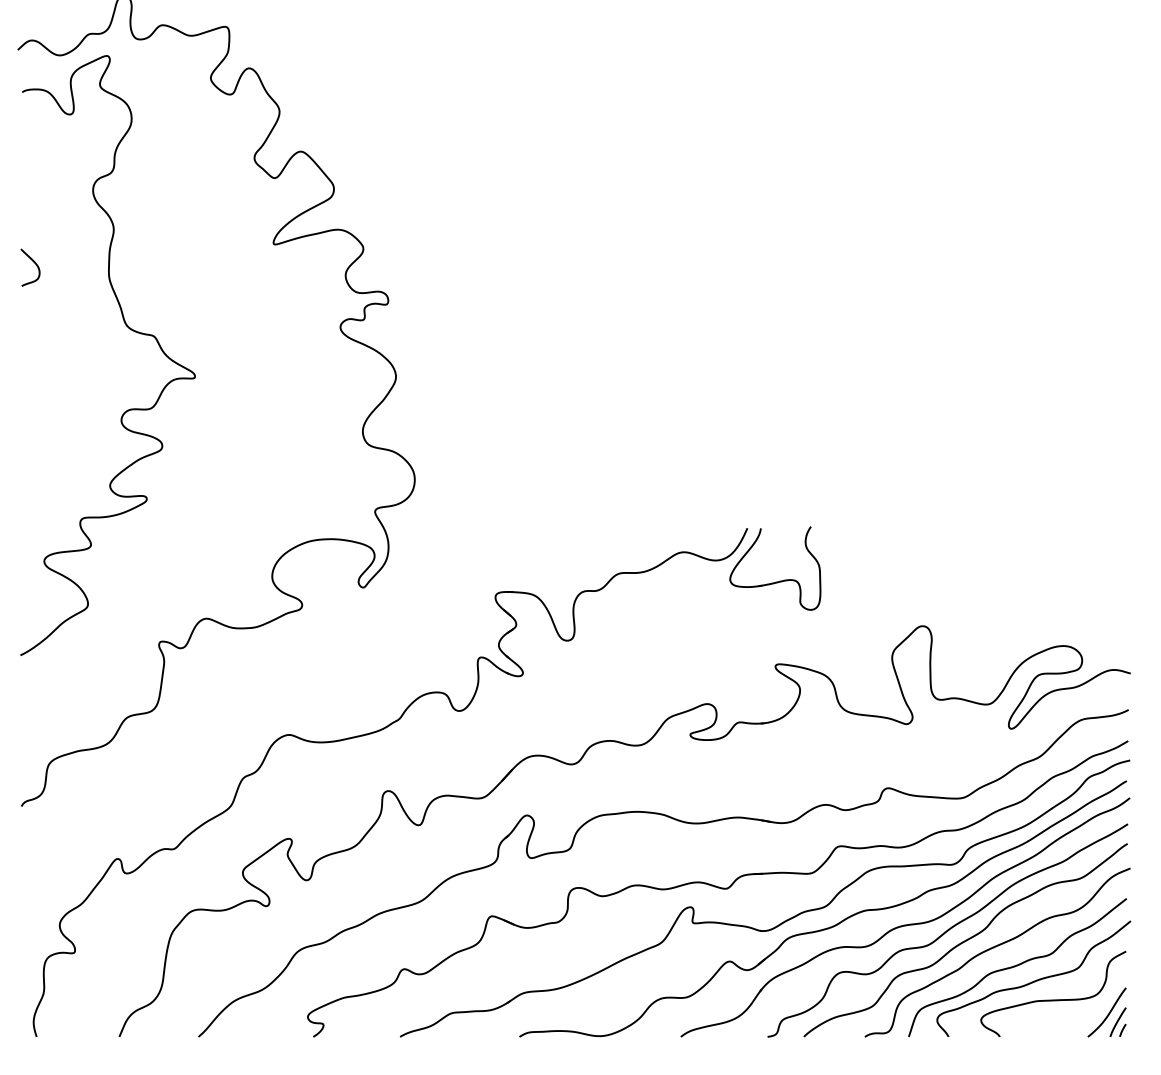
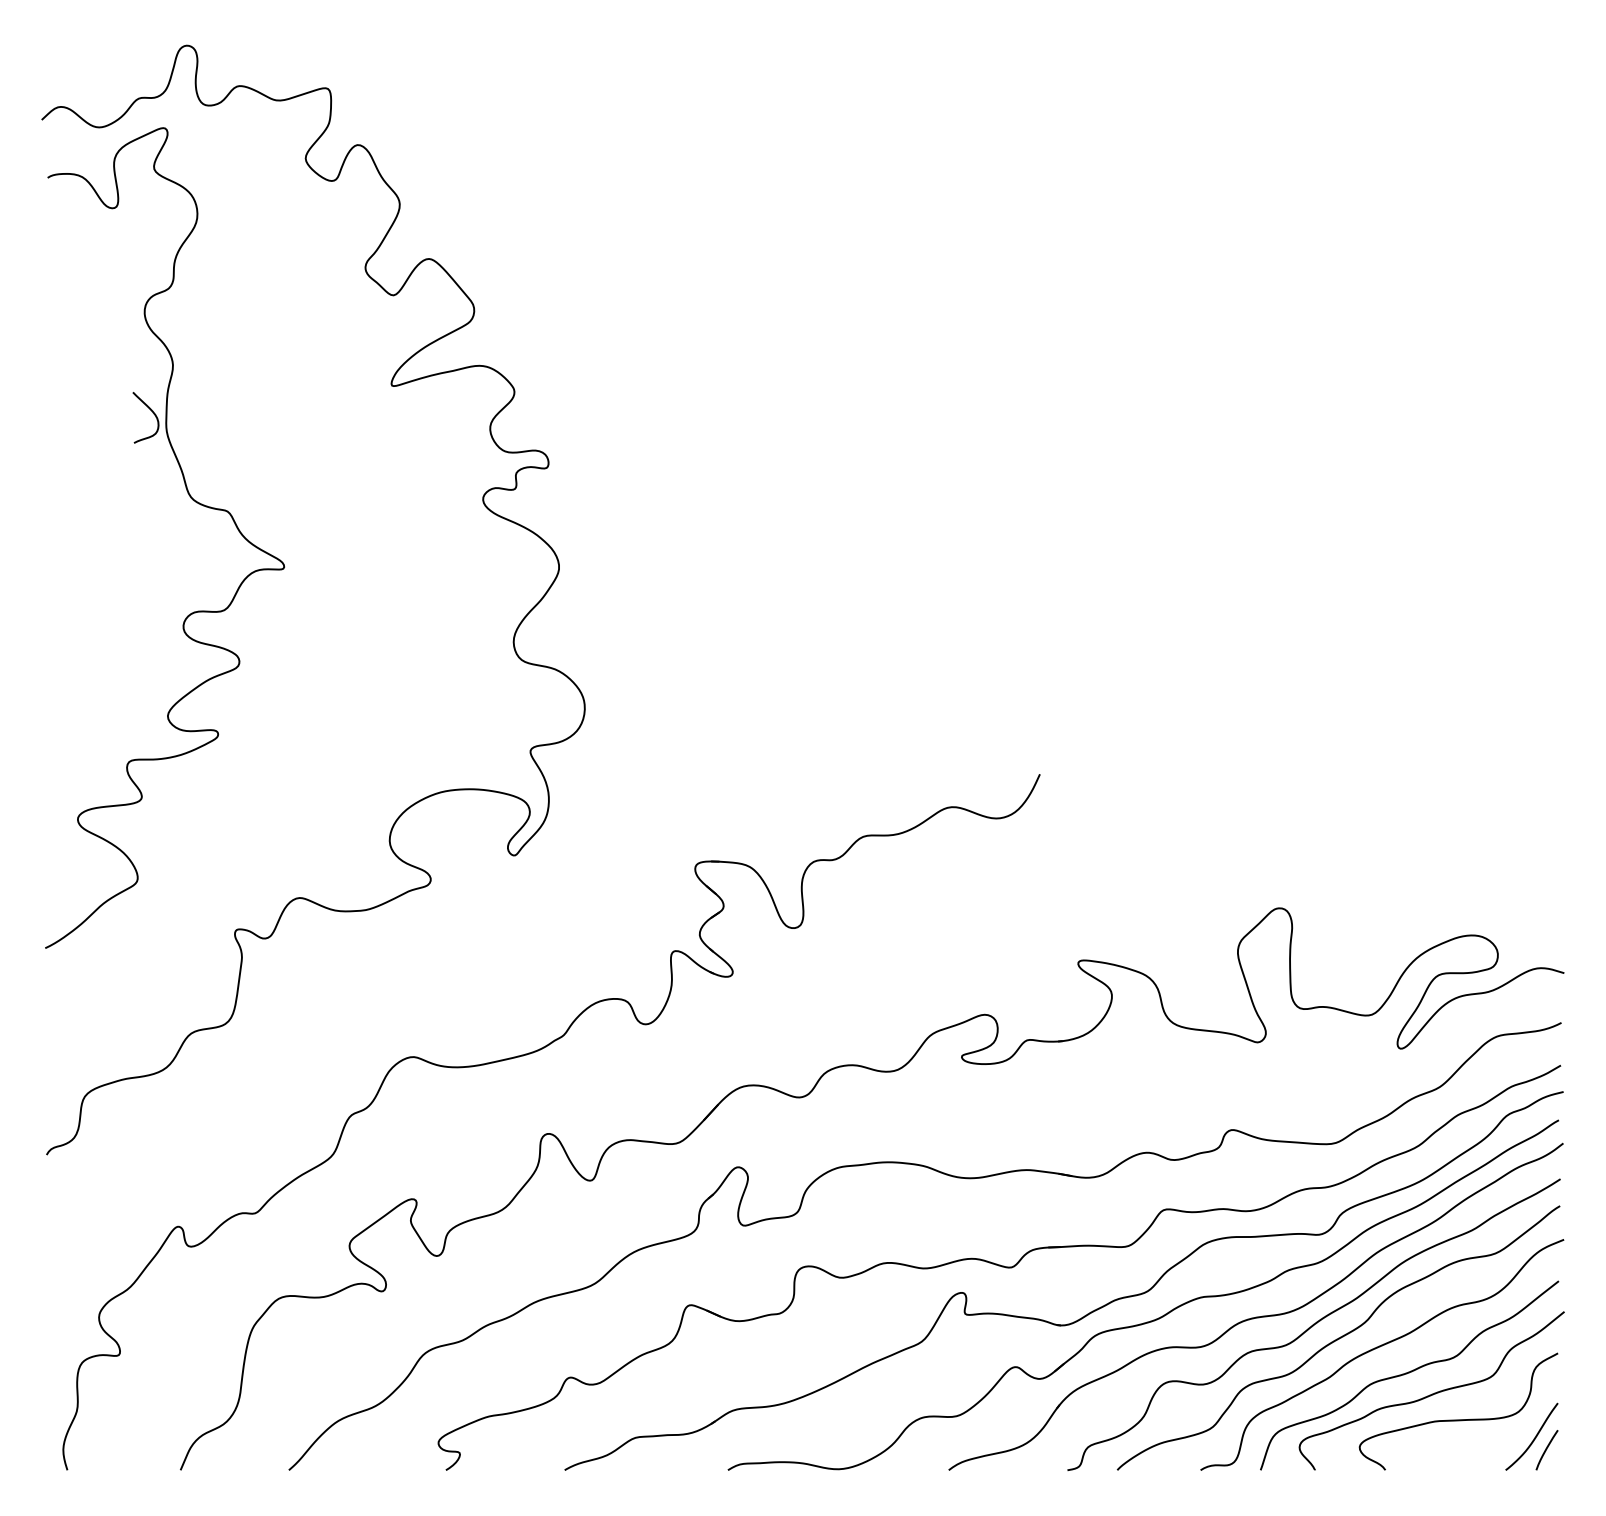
curve: (34, 263) -> (151, 411), moved
part: (779, 581) -> (1083, 846), removed
line: (1122, 1030) -> (1553, 1461), removed

